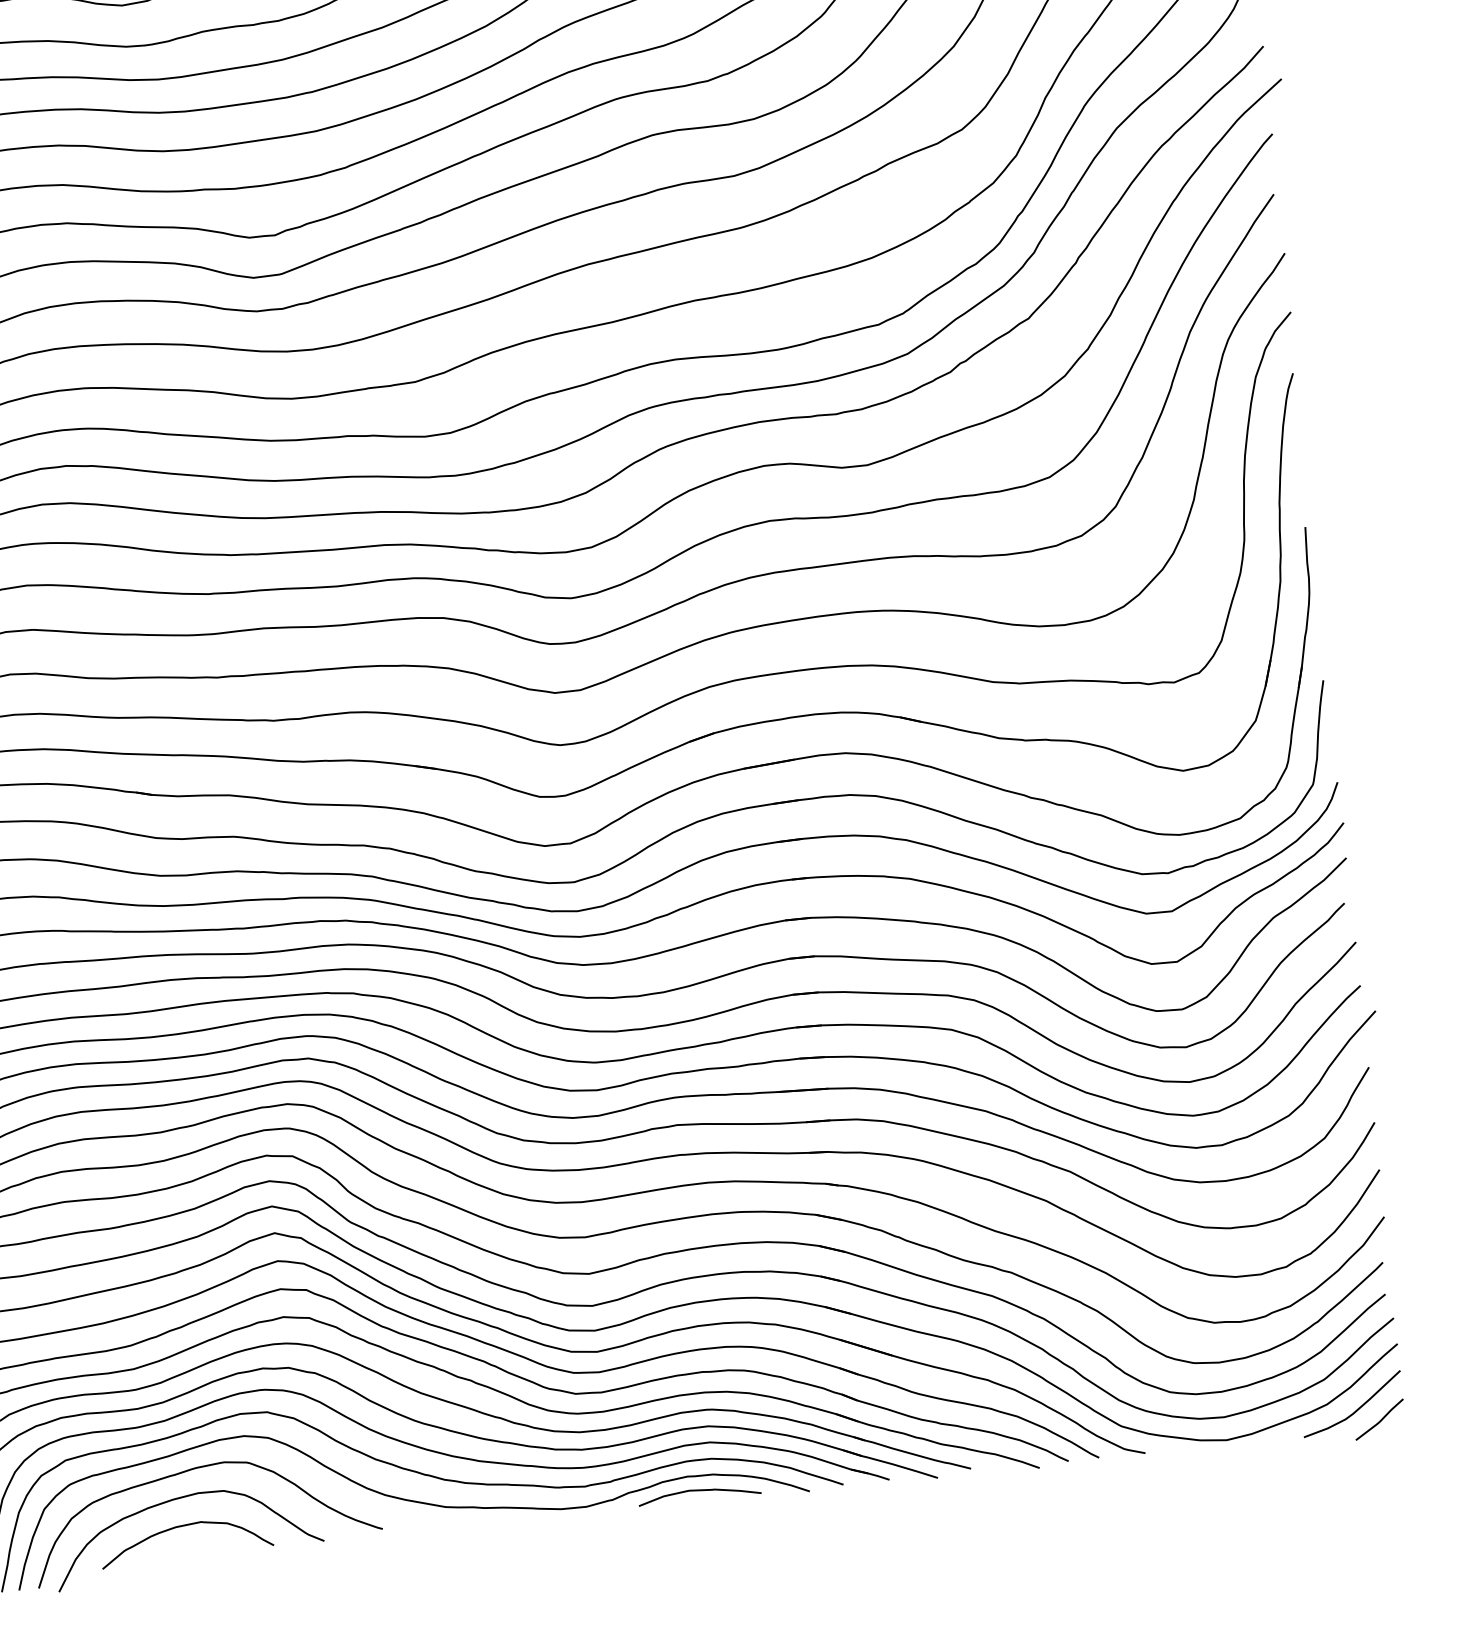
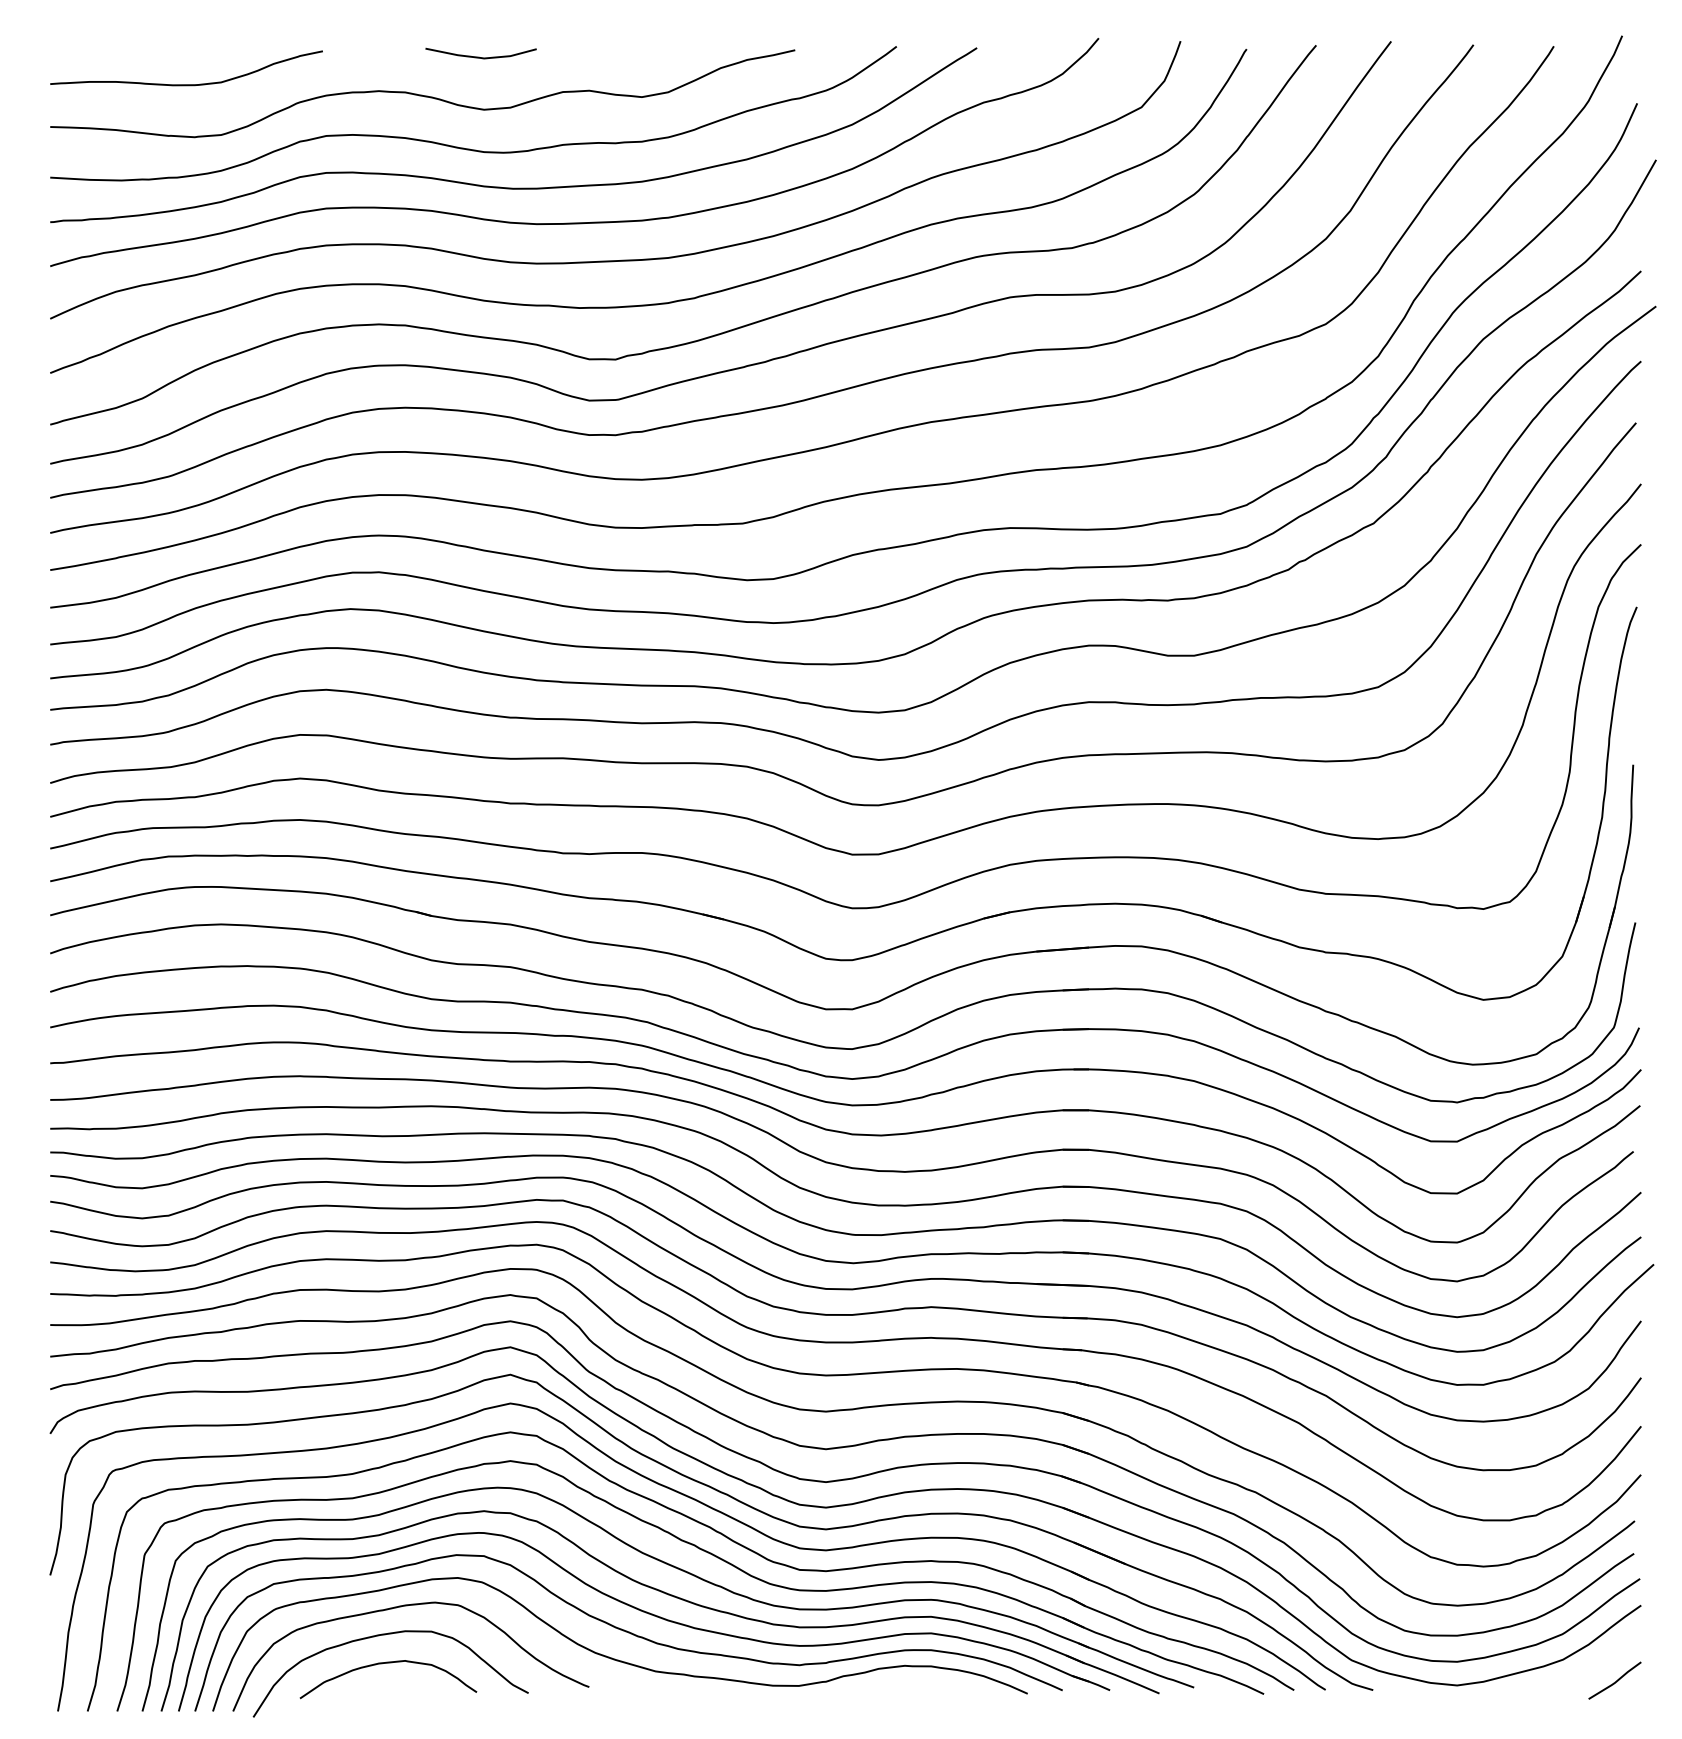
curve: (1355, 1410) -> (1591, 1668), removed
curve: (701, 1491) -> (917, 1682), removed

